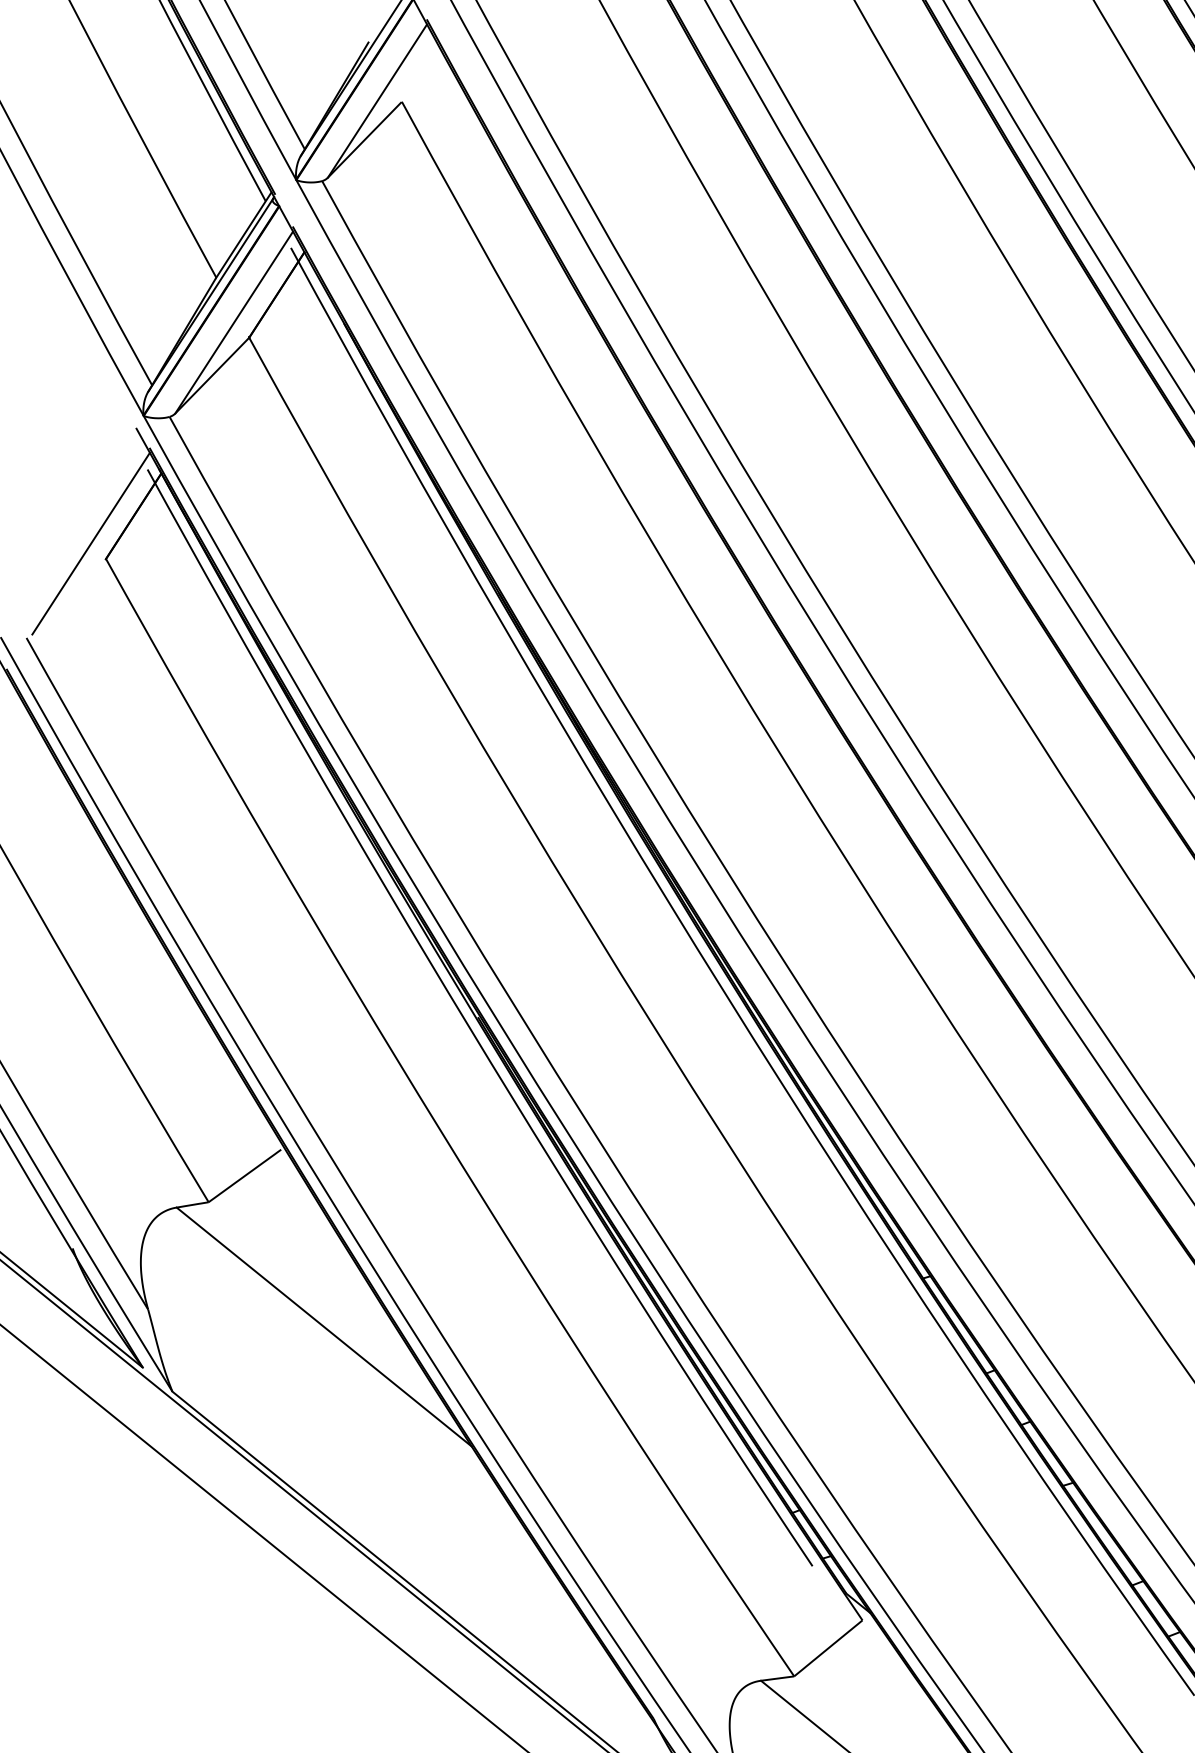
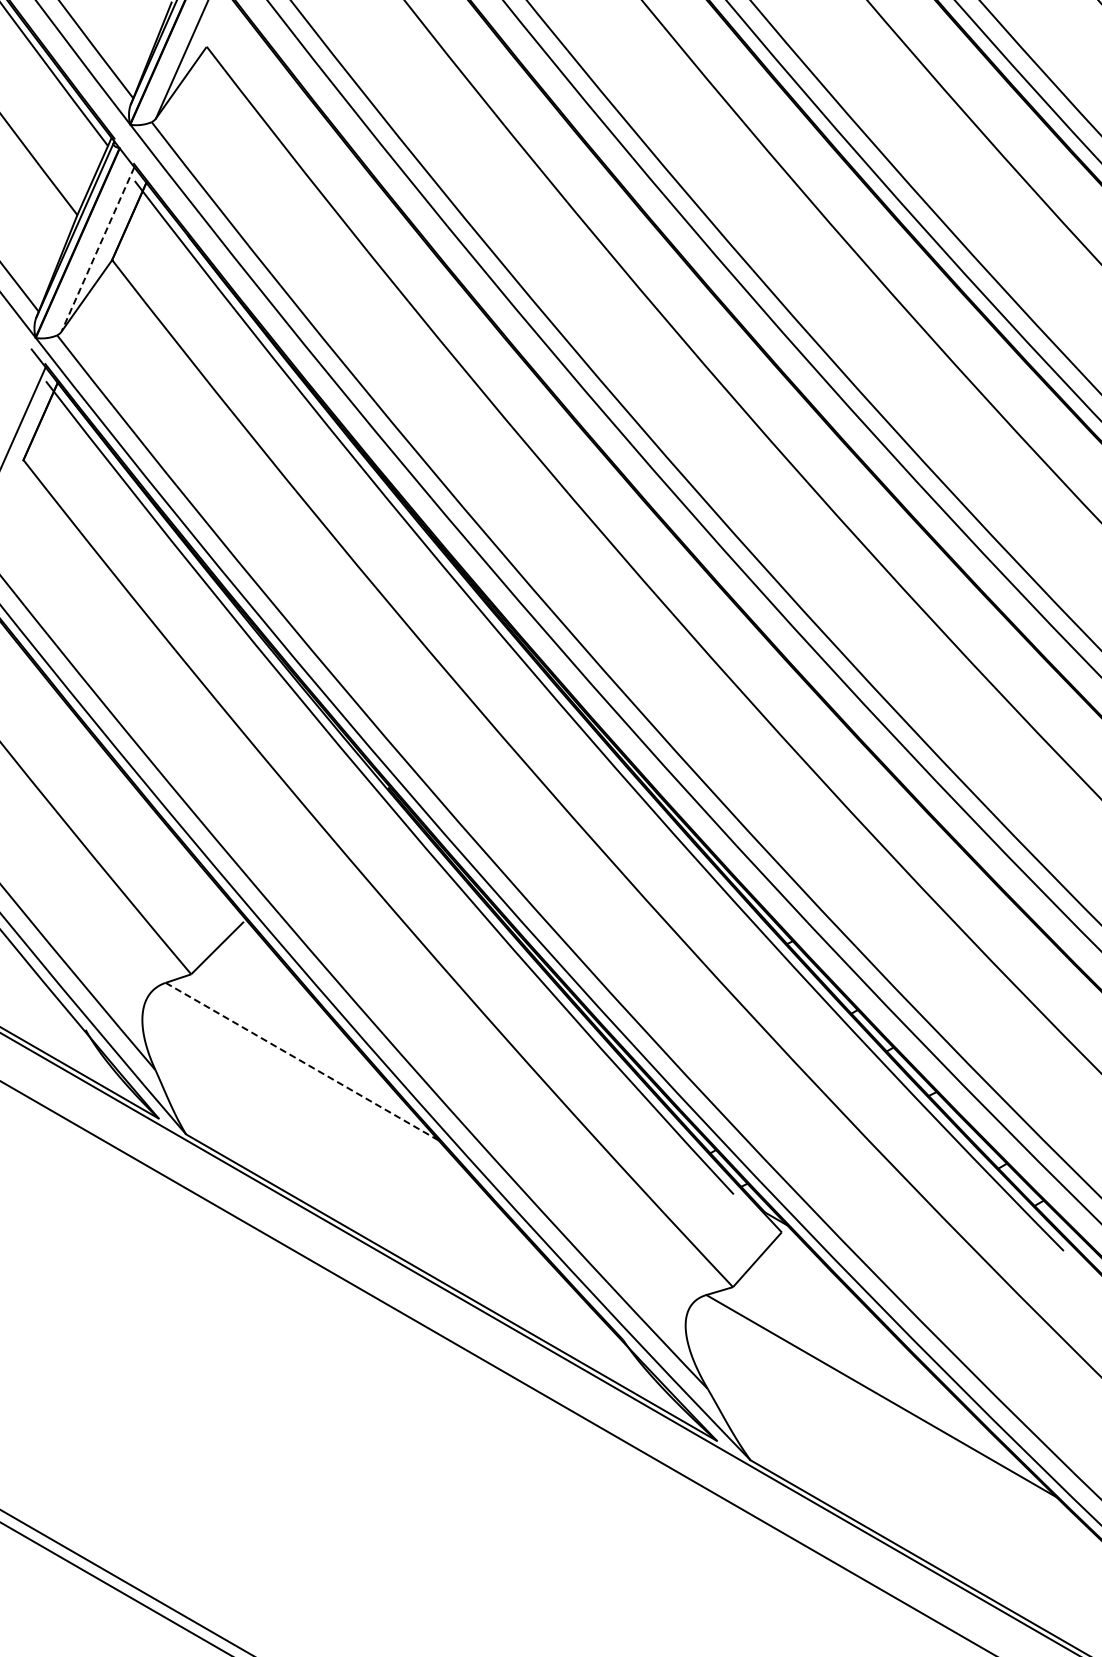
line: (233, 322) -> (97, 249), solid -> dashed
line: (324, 1326) -> (302, 1061), solid -> dashed

